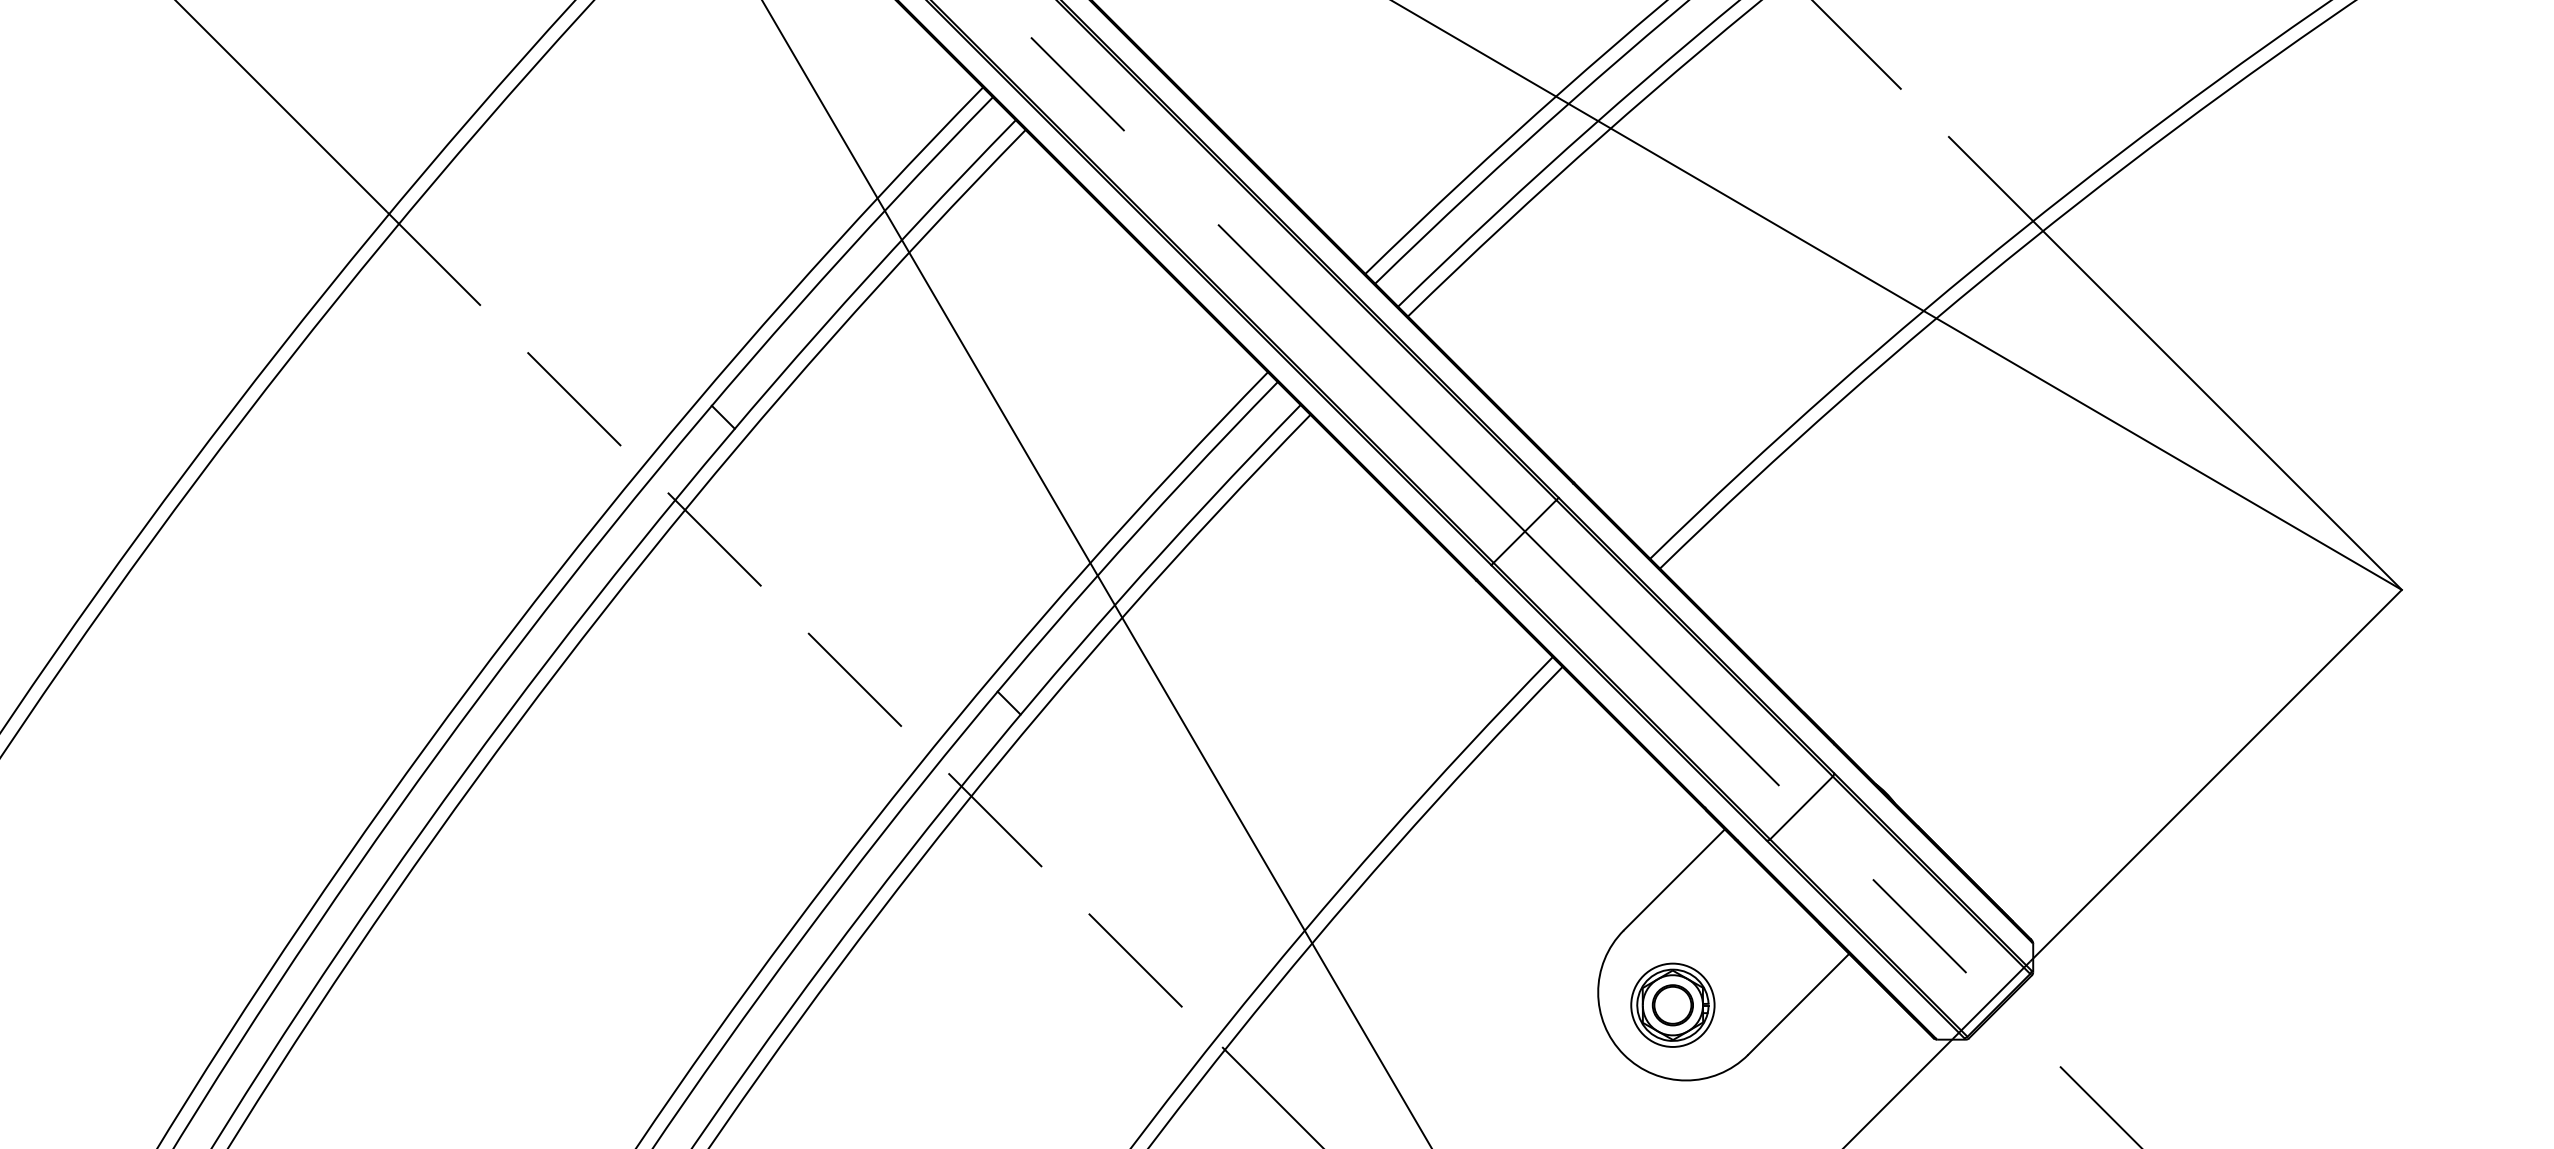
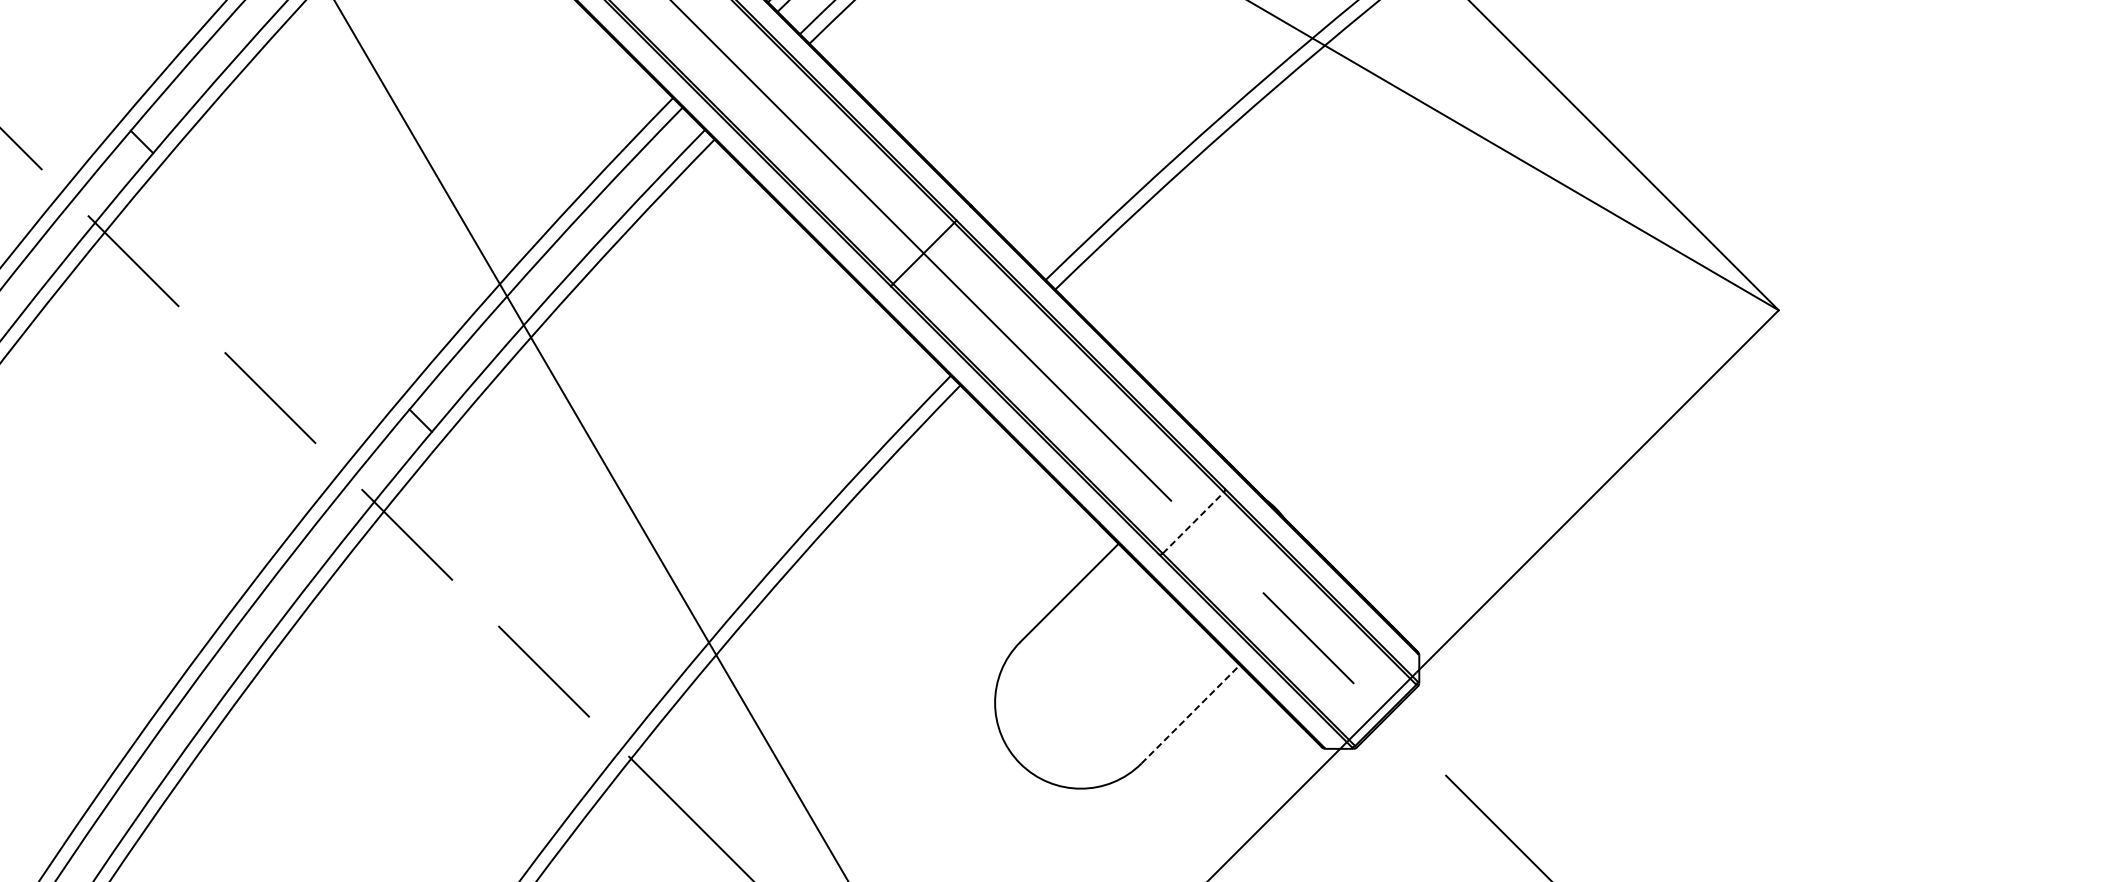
line: (1801, 807) -> (1193, 522), solid -> dashed
line: (1799, 1003) -> (1191, 713), solid -> dashed
part: (1672, 1004) -> (1067, 714), removed

